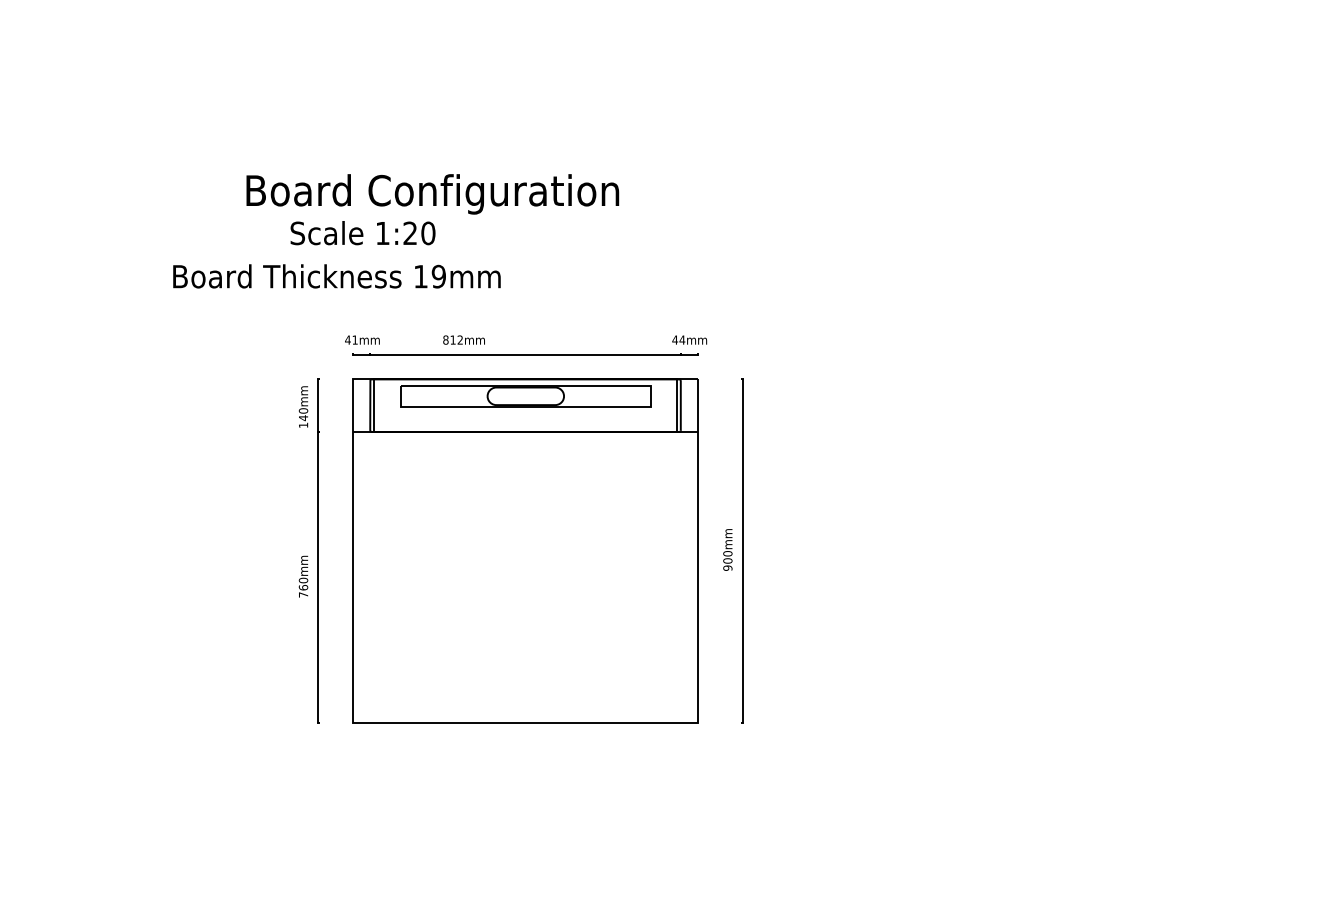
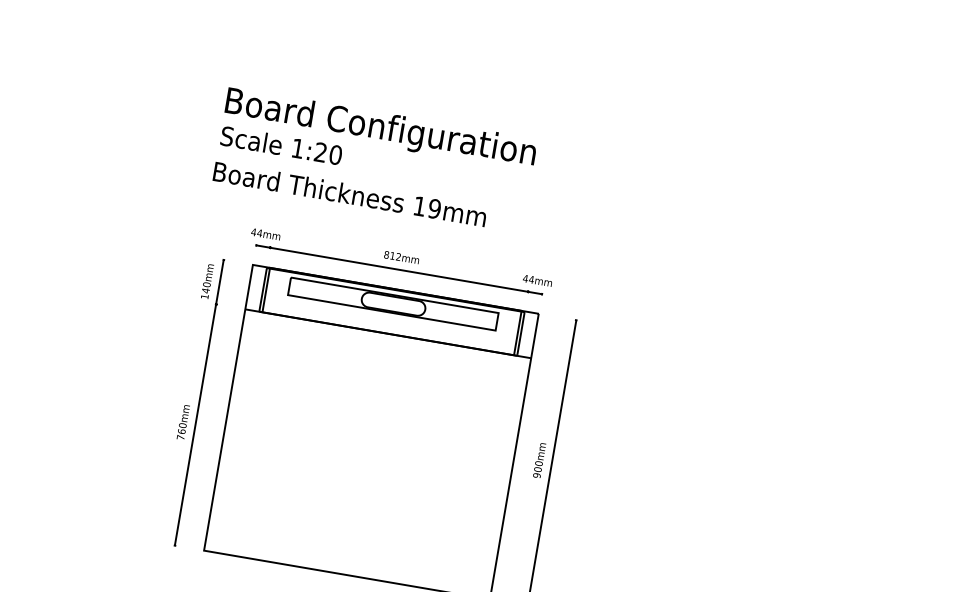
text: (432, 194) -> (380, 129), moved
text: (336, 276) -> (349, 194), moved
text: (354, 339) -> (259, 232), 41mm -> 44mm
text: (463, 339) -> (401, 256), moved

